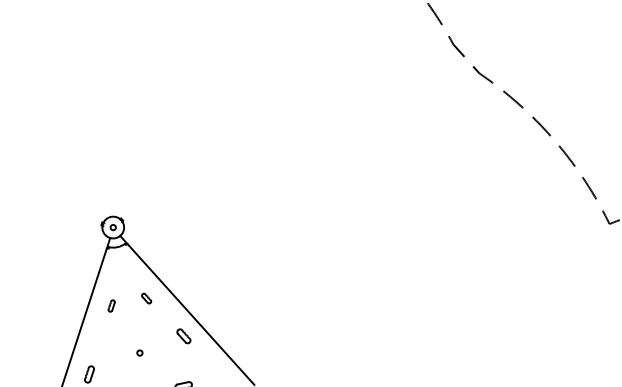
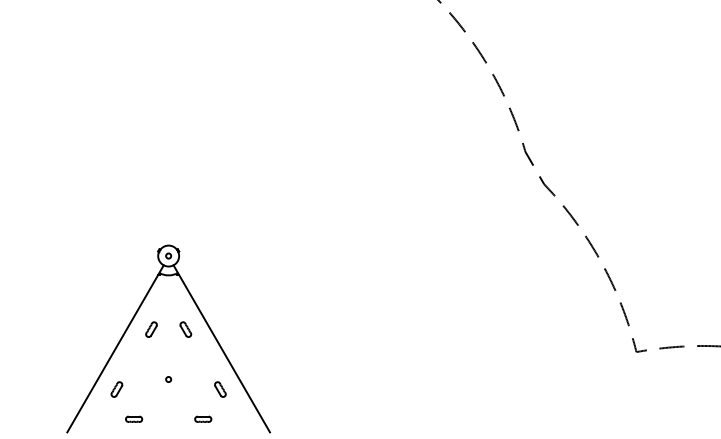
part: (146, 298) -> (185, 329), size x1.43
part: (111, 305) -> (151, 329), size x1.43
part: (183, 336) -> (220, 389), moved

